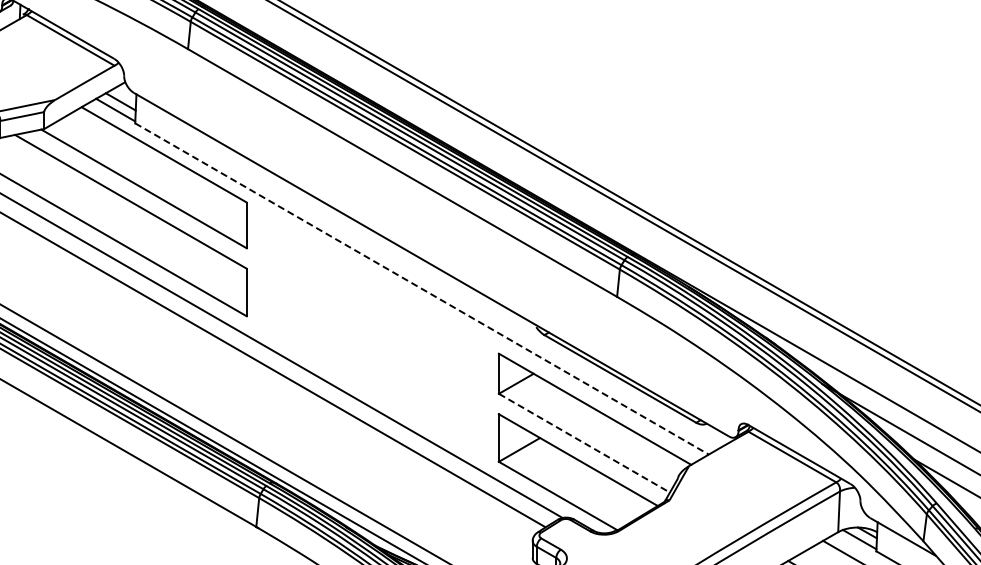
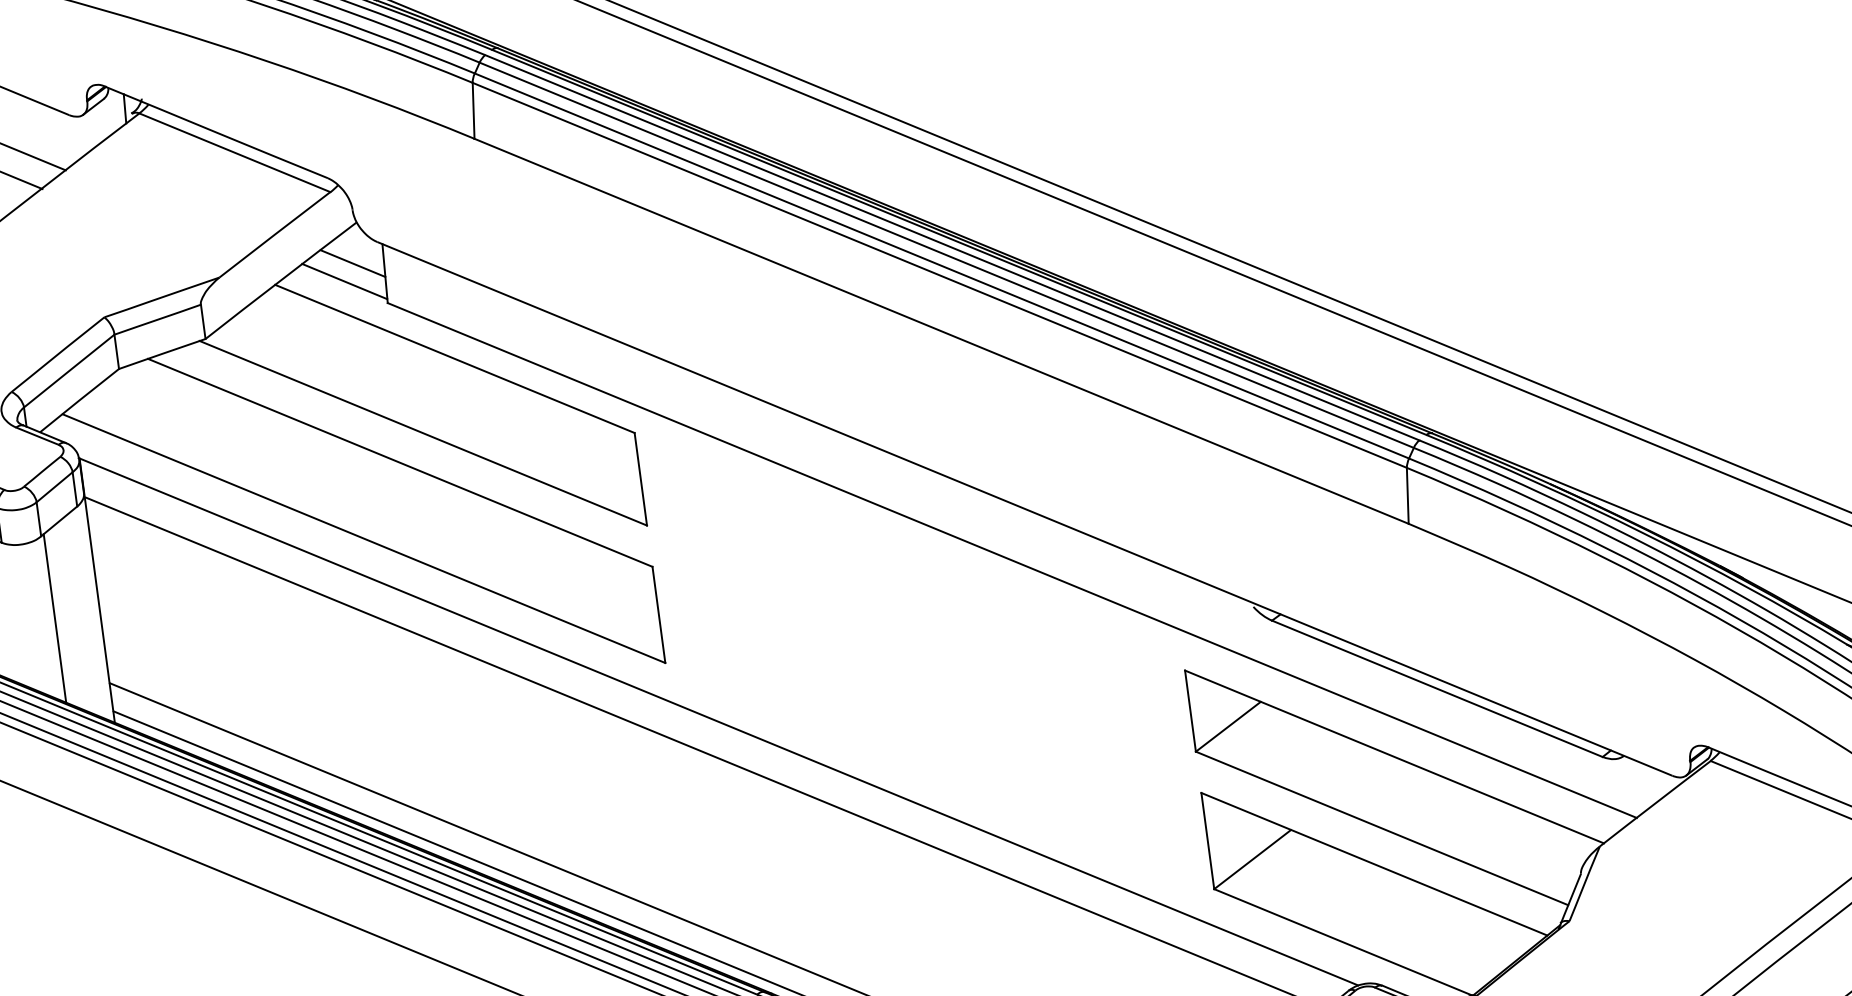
line: (422, 289) -> (1013, 561), dashed -> solid
line: (584, 443) -> (1382, 829), dashed -> solid

